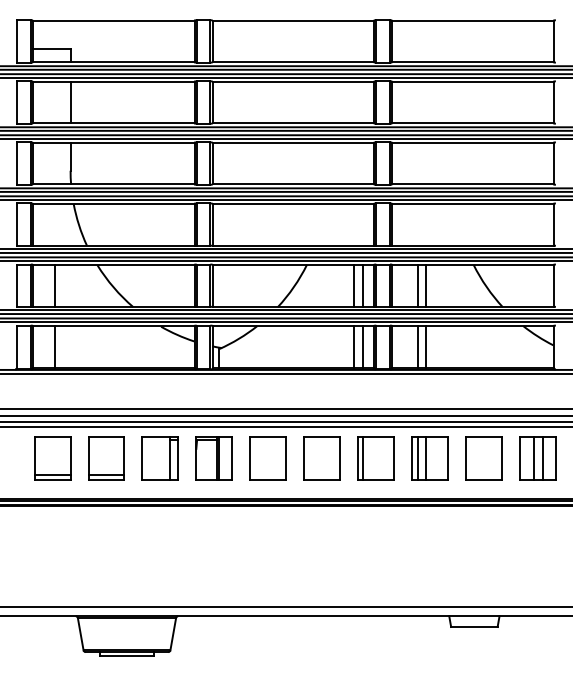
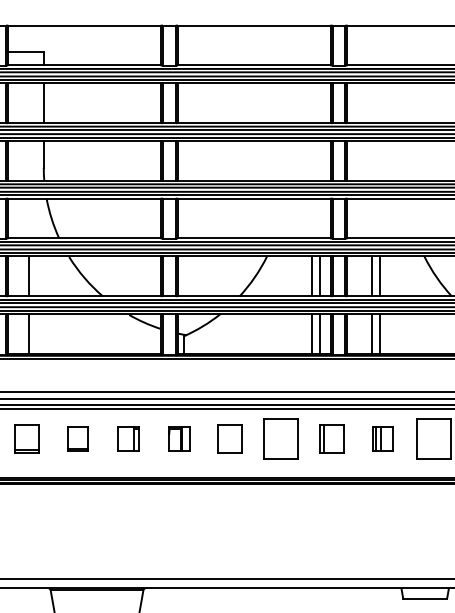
part: (52, 458) -> (26, 439), size x0.7
part: (106, 458) -> (77, 439), size x0.6
part: (159, 458) -> (127, 439), size x0.6
part: (213, 458) -> (178, 439), size x0.6
part: (267, 458) -> (229, 439), size x0.7
part: (375, 458) -> (331, 439), size x0.7
part: (429, 458) -> (382, 439), size x0.6

